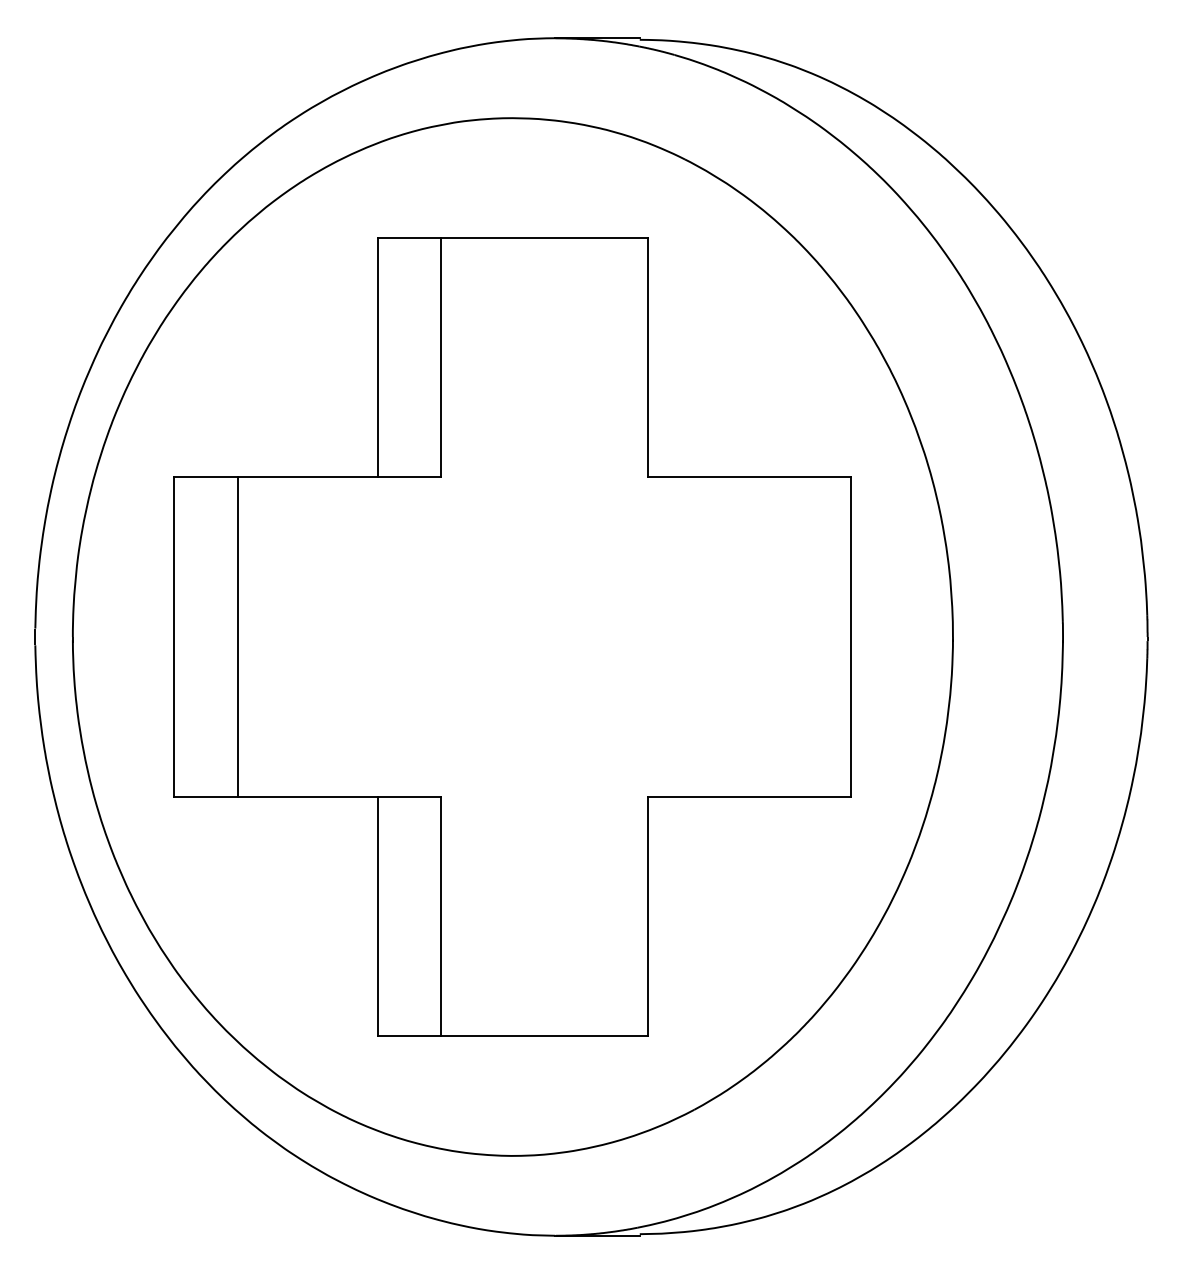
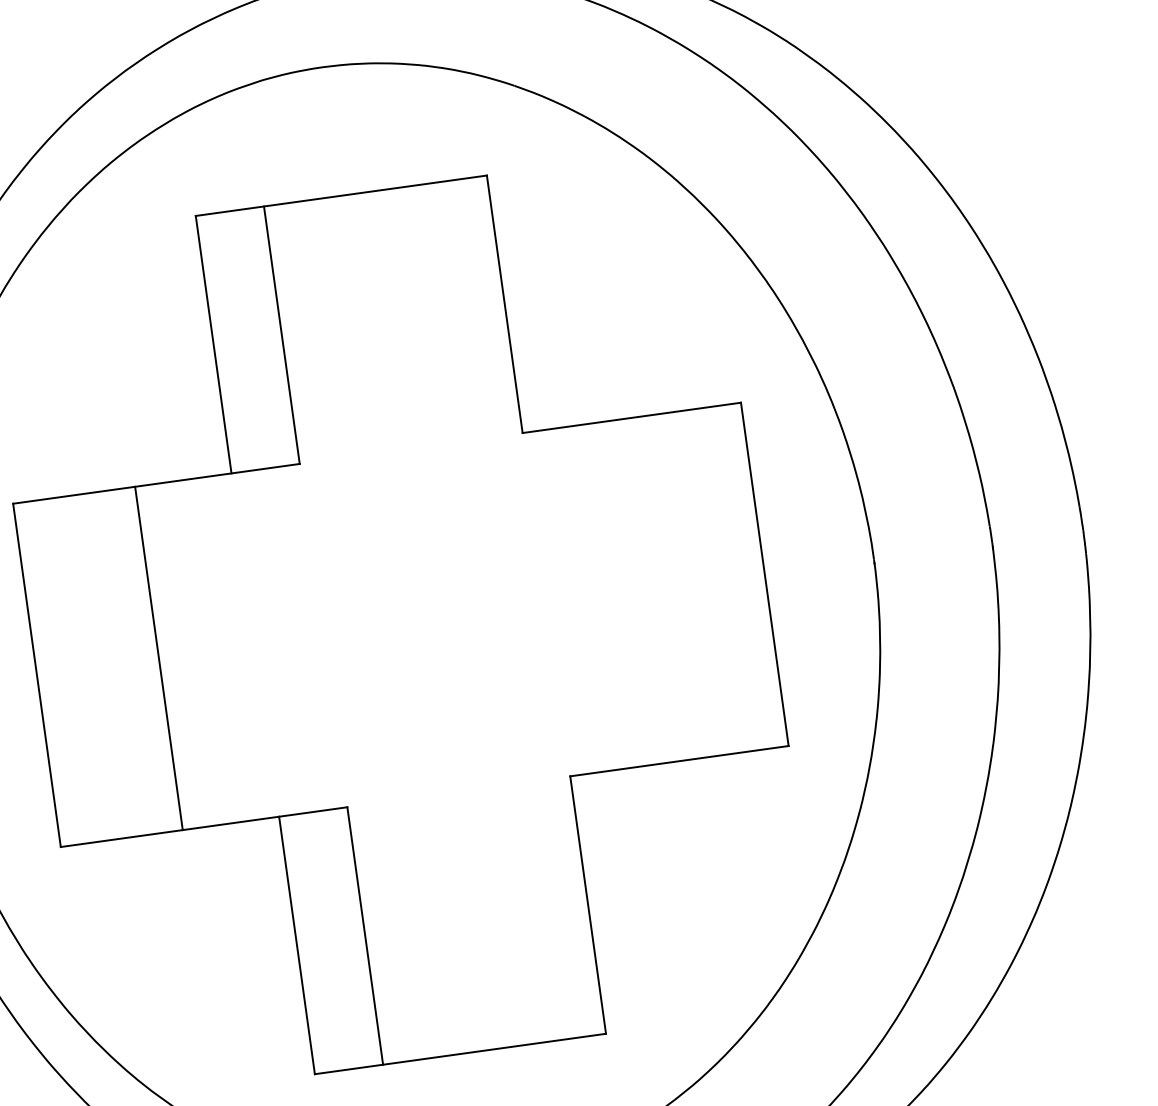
line: (237, 636) -> (158, 657), moved

